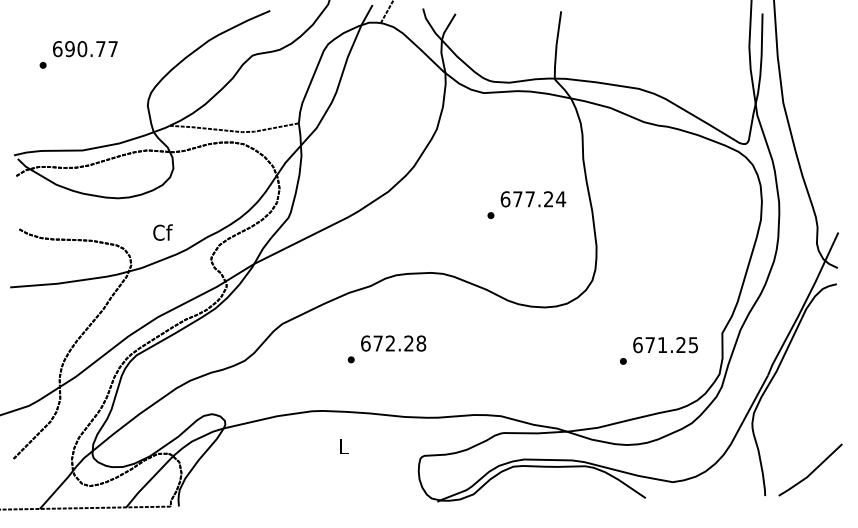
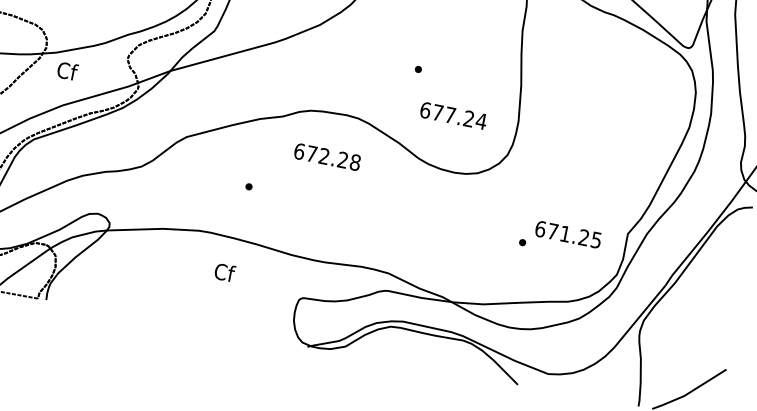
text: (533, 199) -> (453, 116), moved
text: (162, 232) -> (67, 70), moved
text: (393, 343) -> (327, 157), moved
text: (344, 446) -> (224, 272), L -> Cf

